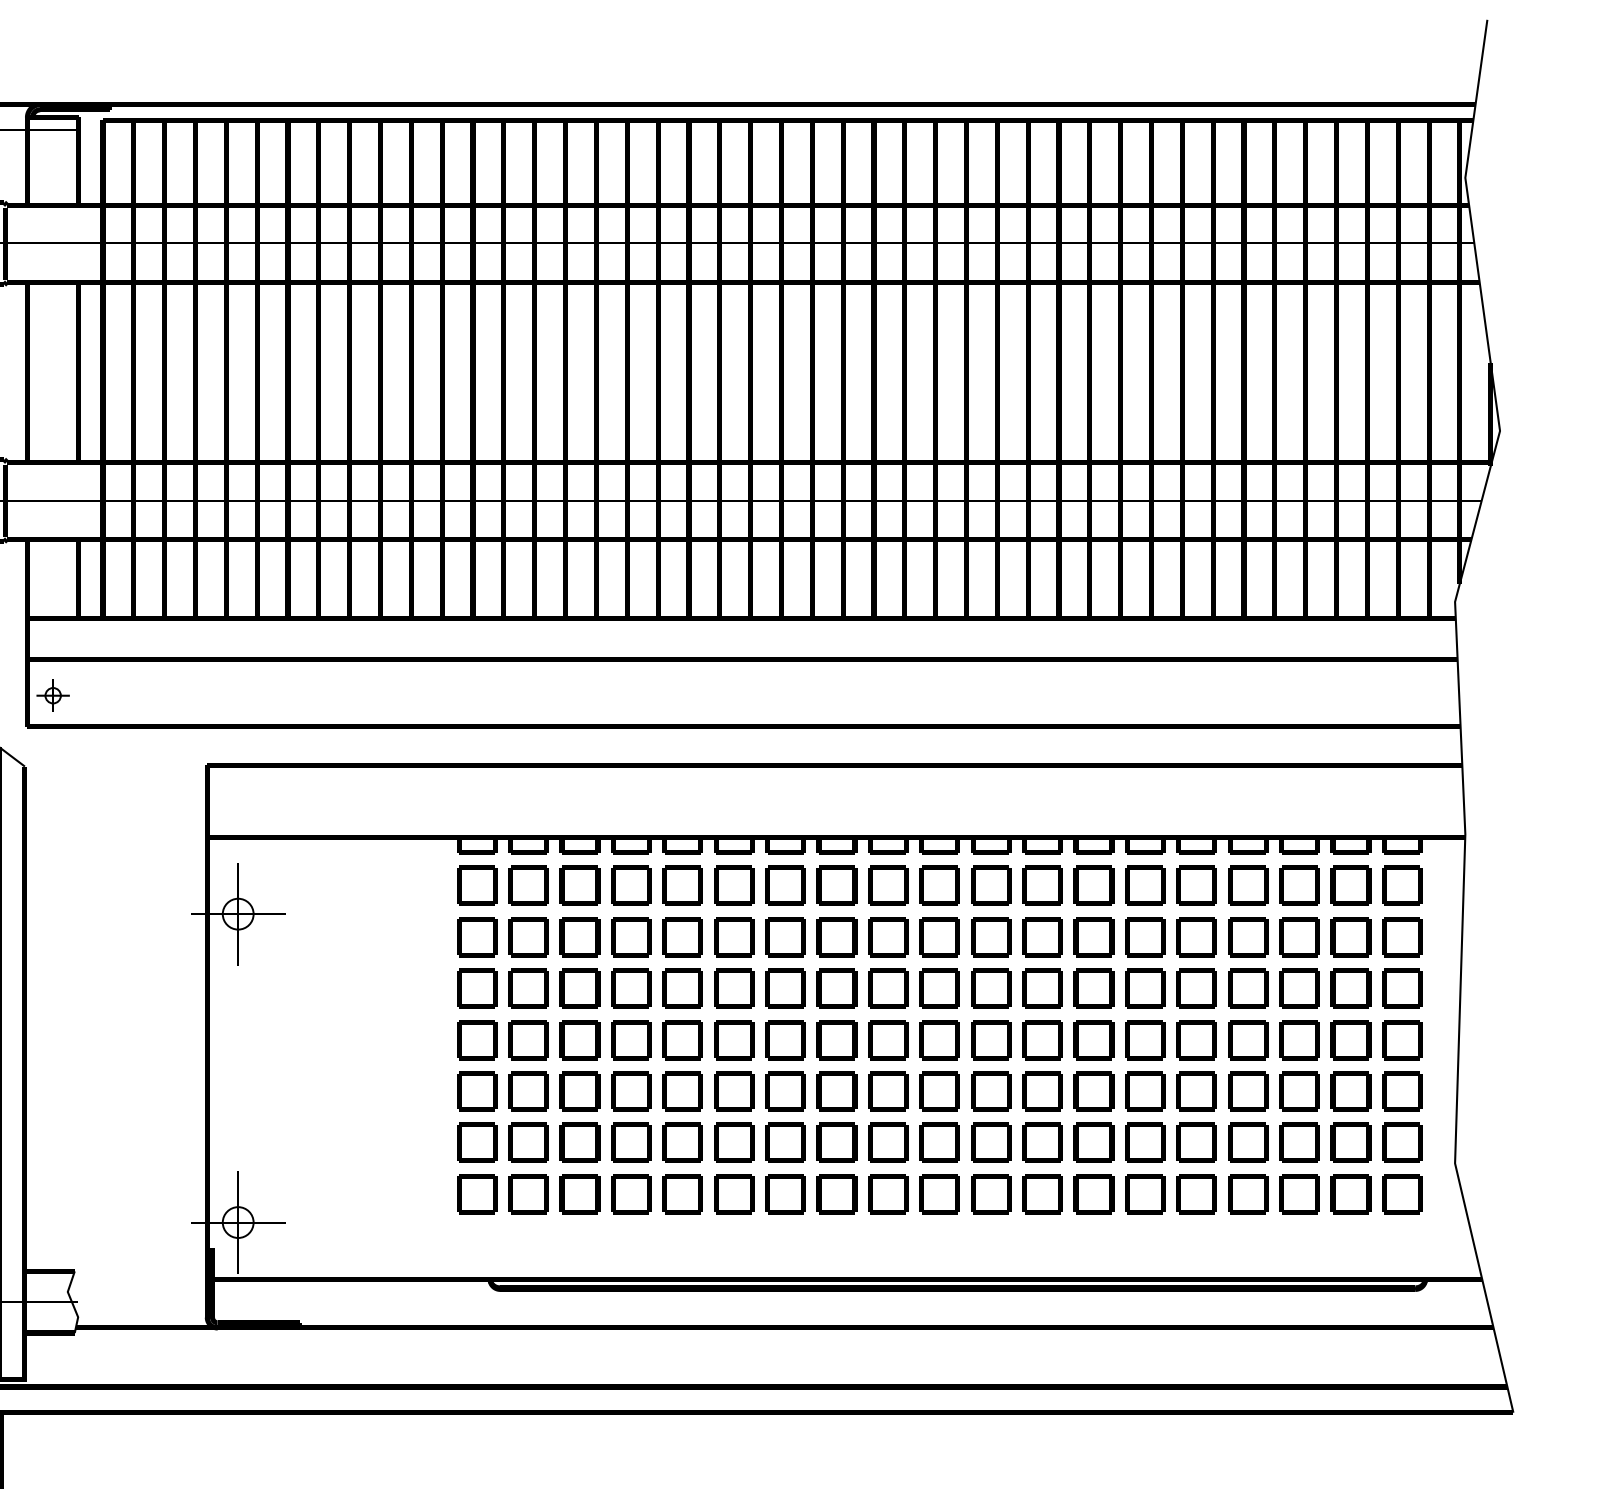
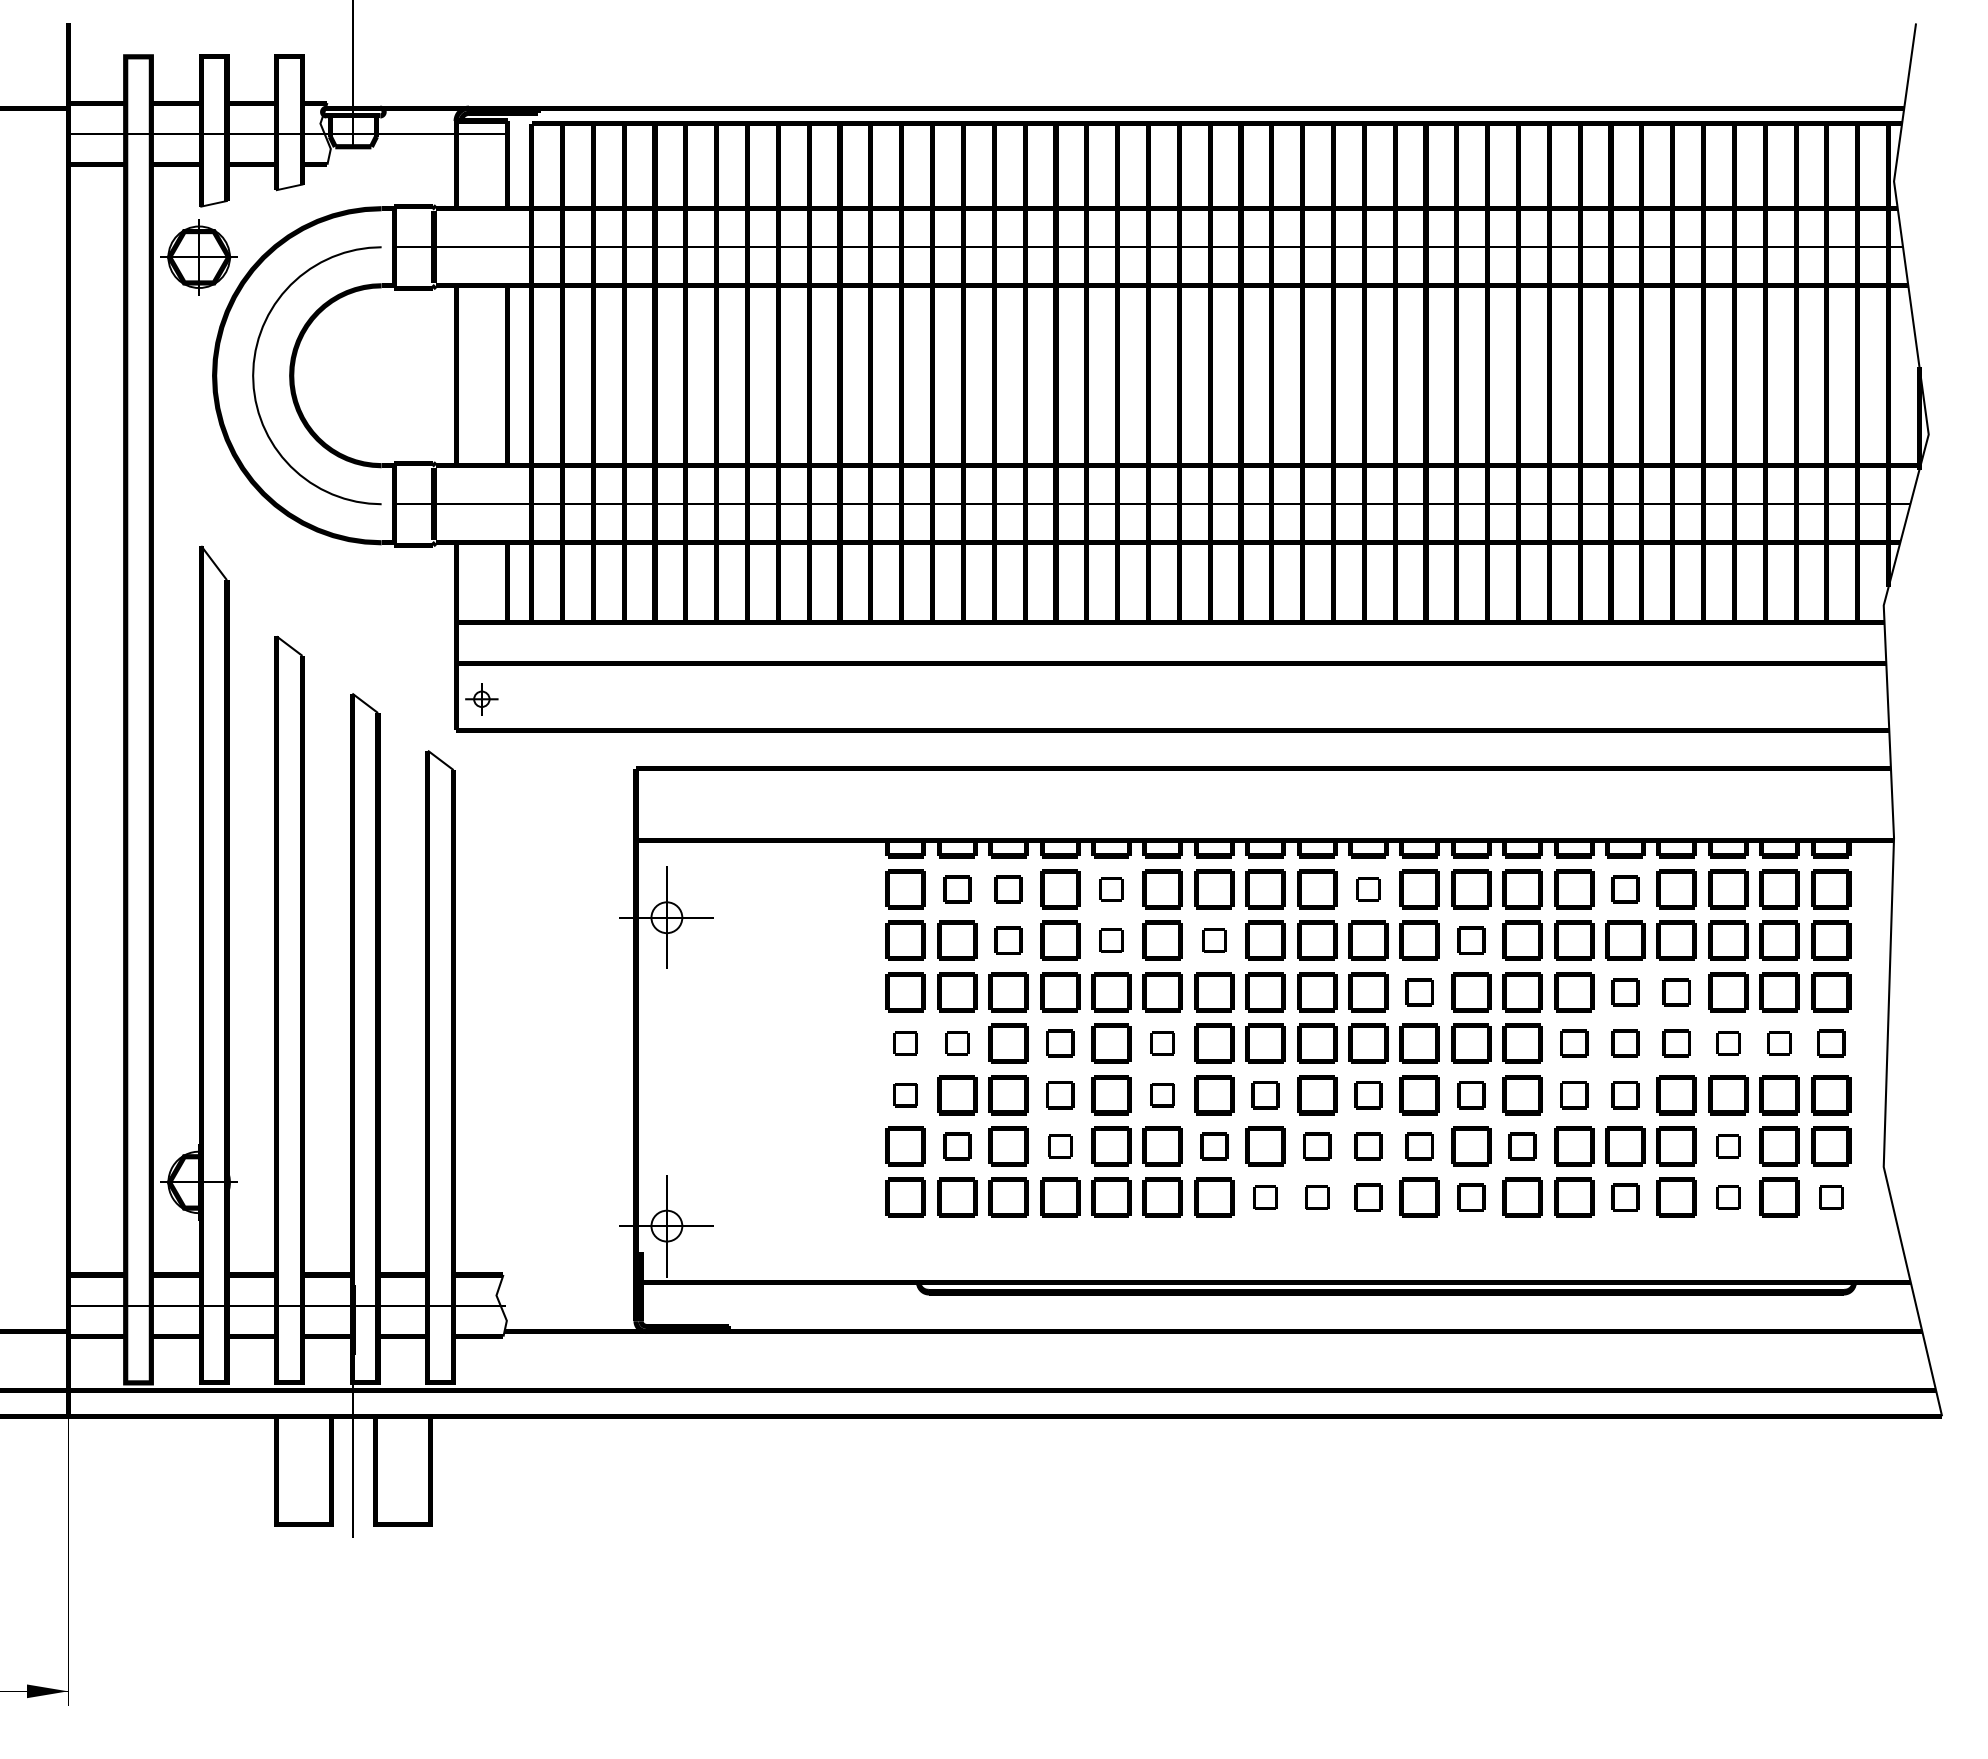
part: (528, 885) -> (957, 889), size x0.7
part: (579, 885) -> (1008, 889), size x0.7
part: (682, 885) -> (1111, 889), size x0.6
part: (939, 885) -> (1368, 889), size x0.6
part: (1196, 885) -> (1625, 889), size x0.7
part: (579, 936) -> (1008, 940), size x0.7
part: (682, 936) -> (1111, 940), size x0.6
part: (785, 936) -> (1214, 940), size x0.6
part: (1042, 936) -> (1471, 940), size x0.7
part: (990, 988) -> (1419, 992), size x0.7
part: (1196, 988) -> (1625, 992), size x0.7
part: (1247, 988) -> (1676, 992), size x0.7
part: (476, 1039) -> (905, 1043), size x0.6
part: (528, 1039) -> (957, 1043), size x0.6
part: (631, 1039) -> (1060, 1043), size x0.7
part: (733, 1039) -> (1162, 1043), size x0.6
part: (1145, 1039) -> (1574, 1043), size x0.7
part: (1196, 1039) -> (1625, 1043), size x0.7
part: (1247, 1039) -> (1676, 1043), size x0.7
part: (1299, 1039) -> (1728, 1043), size x0.6
part: (1350, 1039) -> (1779, 1043), size x0.6
part: (1402, 1039) -> (1831, 1043), size x0.7
part: (476, 1091) -> (905, 1095), size x0.6
part: (631, 1091) -> (1060, 1095), size x0.7
part: (733, 1091) -> (1162, 1095), size x0.6
part: (836, 1091) -> (1265, 1095), size x0.7
part: (939, 1091) -> (1368, 1095), size x0.7
part: (1042, 1091) -> (1471, 1095), size x0.7
part: (1145, 1091) -> (1574, 1095), size x0.7
part: (1196, 1091) -> (1625, 1095), size x0.7
part: (528, 1142) -> (957, 1146), size x0.7
part: (631, 1142) -> (1060, 1146), size x0.6
part: (785, 1142) -> (1214, 1146), size x0.7
part: (888, 1142) -> (1317, 1146), size x0.7
part: (939, 1142) -> (1368, 1146), size x0.7
part: (990, 1142) -> (1419, 1146), size x0.7
part: (1093, 1142) -> (1522, 1146), size x0.7
part: (1299, 1142) -> (1728, 1146), size x0.6
part: (836, 1193) -> (1265, 1197), size x0.6
part: (888, 1193) -> (1317, 1197), size x0.6
part: (939, 1193) -> (1368, 1197), size x0.7
part: (1042, 1193) -> (1471, 1197), size x0.7
part: (1196, 1193) -> (1625, 1197), size x0.7
part: (1299, 1193) -> (1728, 1197), size x0.6
part: (1402, 1193) -> (1831, 1197), size x0.6

